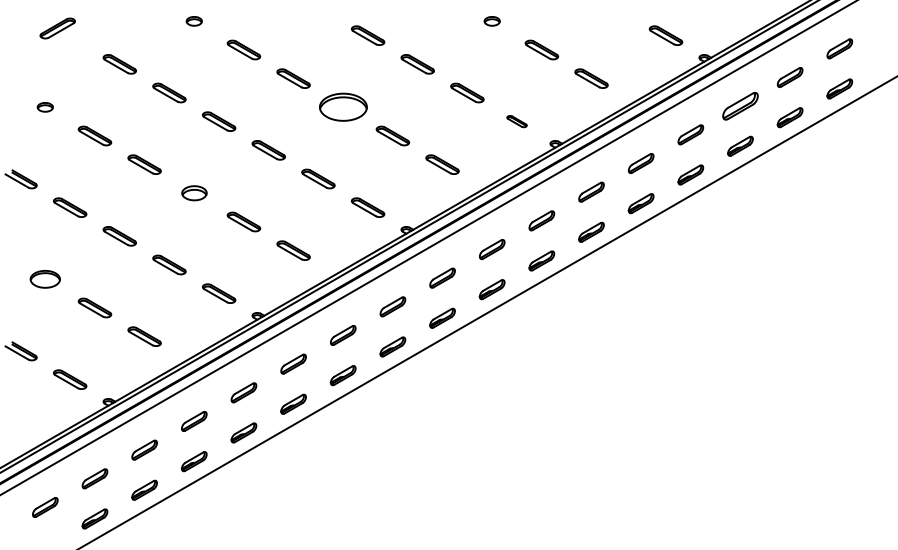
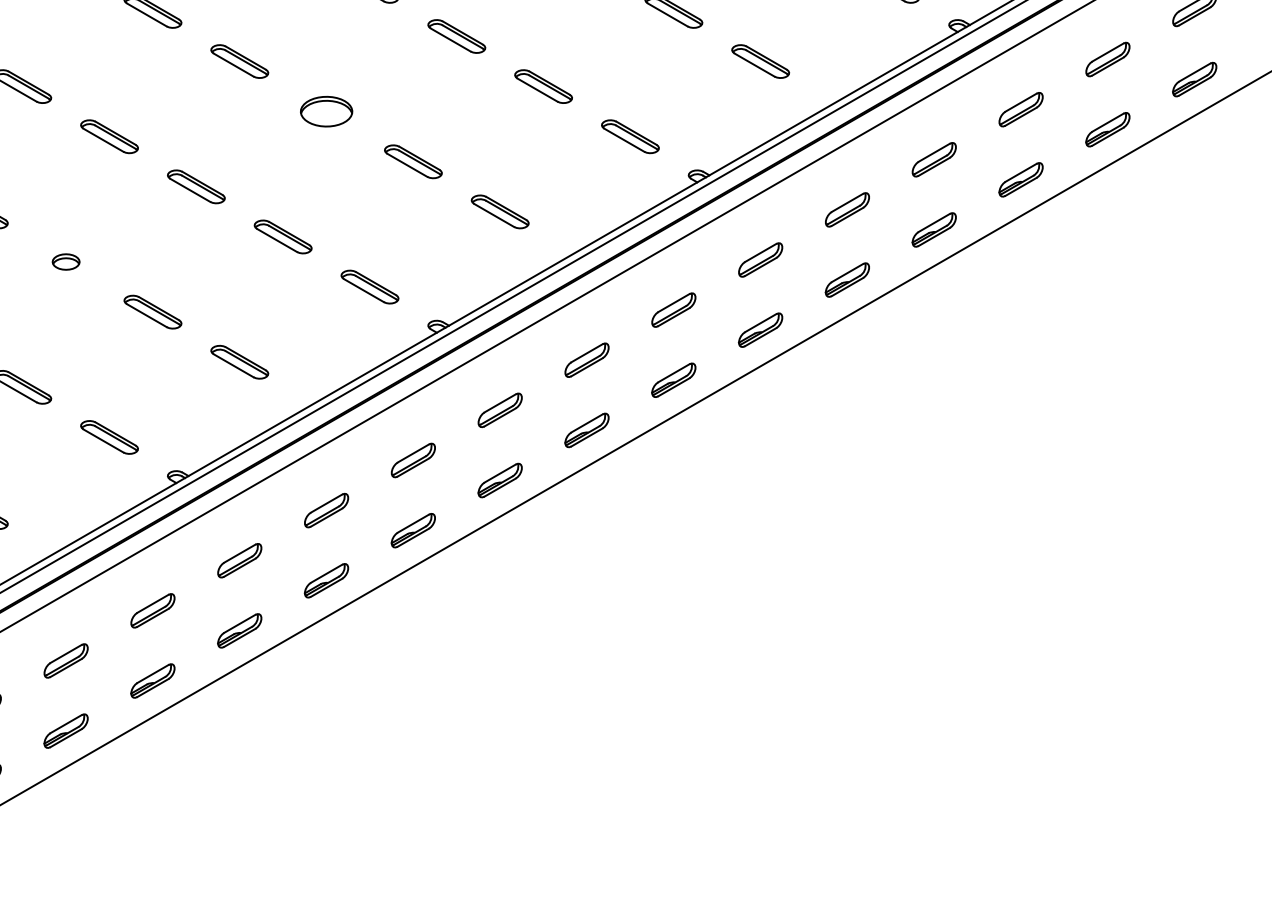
part: (740, 105) -> (1021, 108), size x0.71
part: (342, 107) -> (325, 111), size x0.62
part: (516, 121) -> (629, 136), size x1.67
part: (193, 193) -> (64, 262), size x0.62

